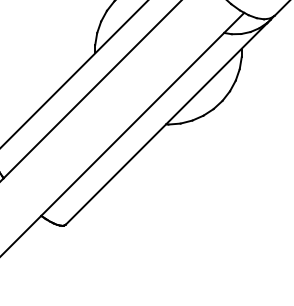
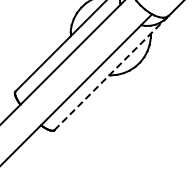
line: (166, 124) -> (109, 75), solid -> dashed

